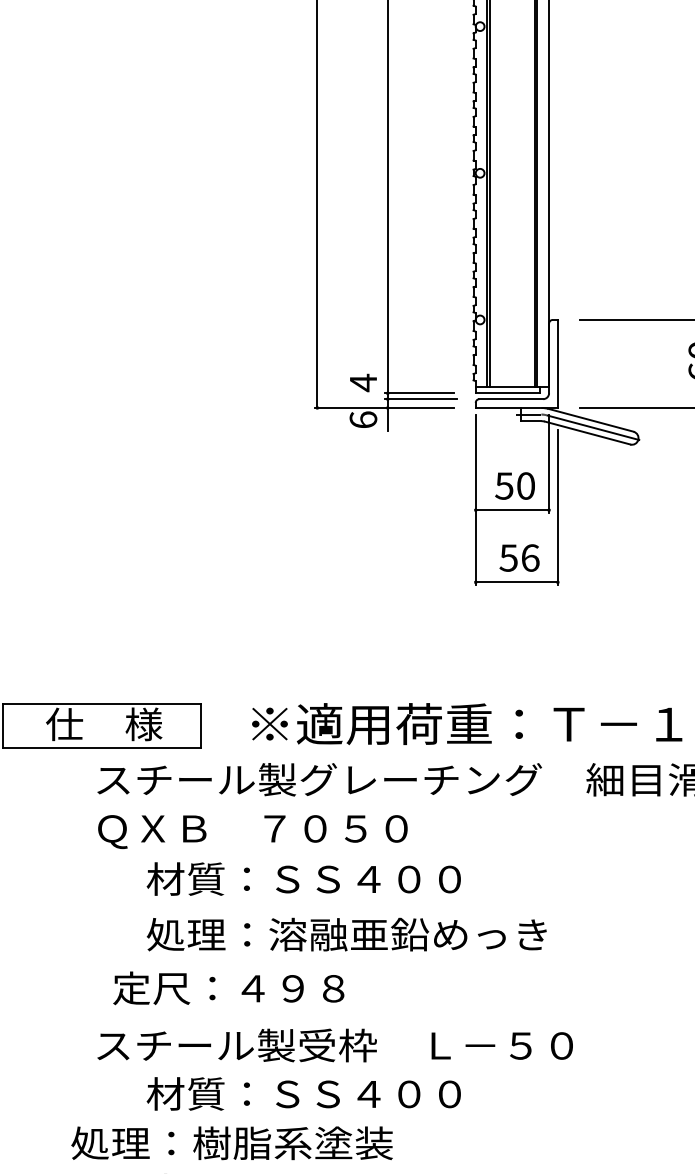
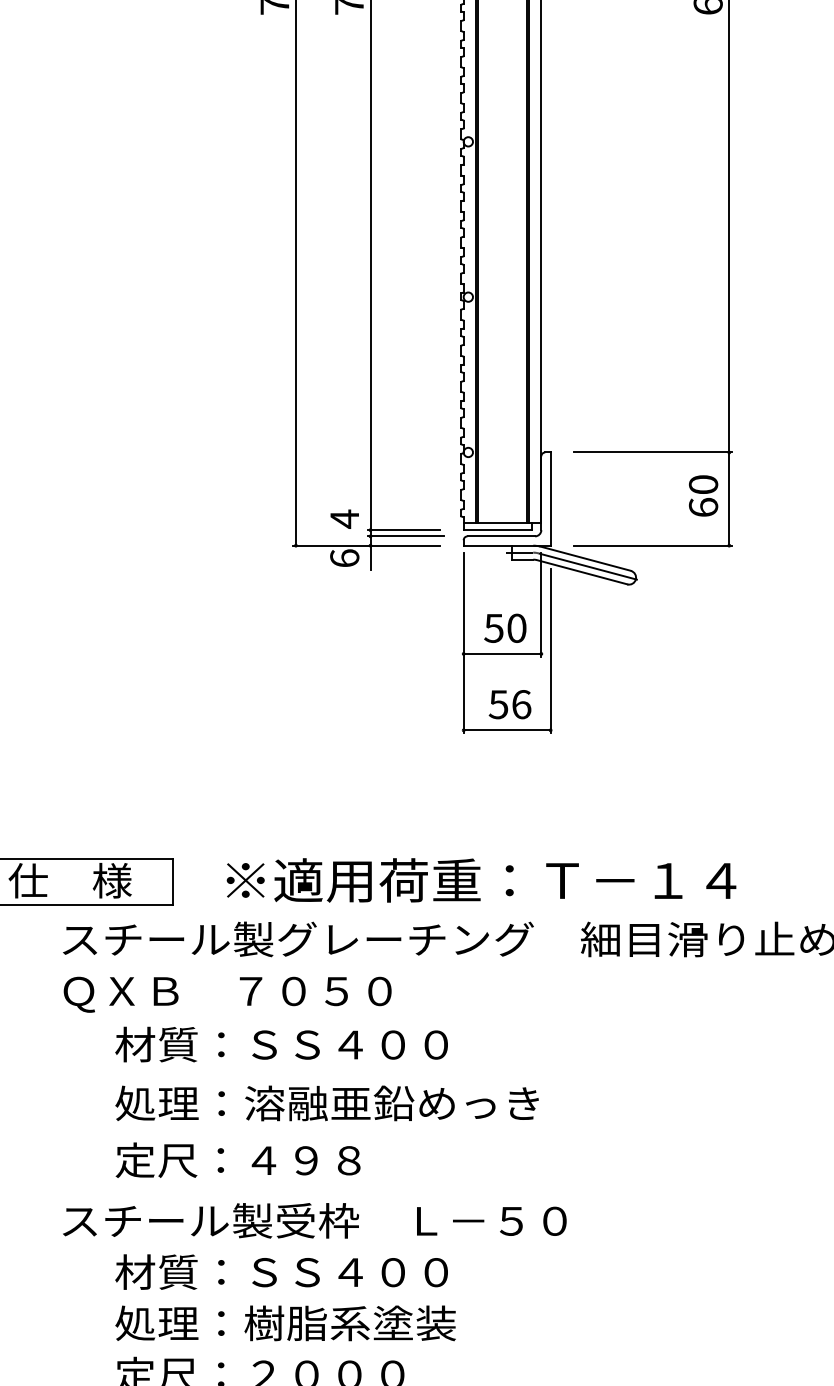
text: (228, 987) -> (237, 1159), moved
text: (231, 1143) -> (285, 1323), moved

